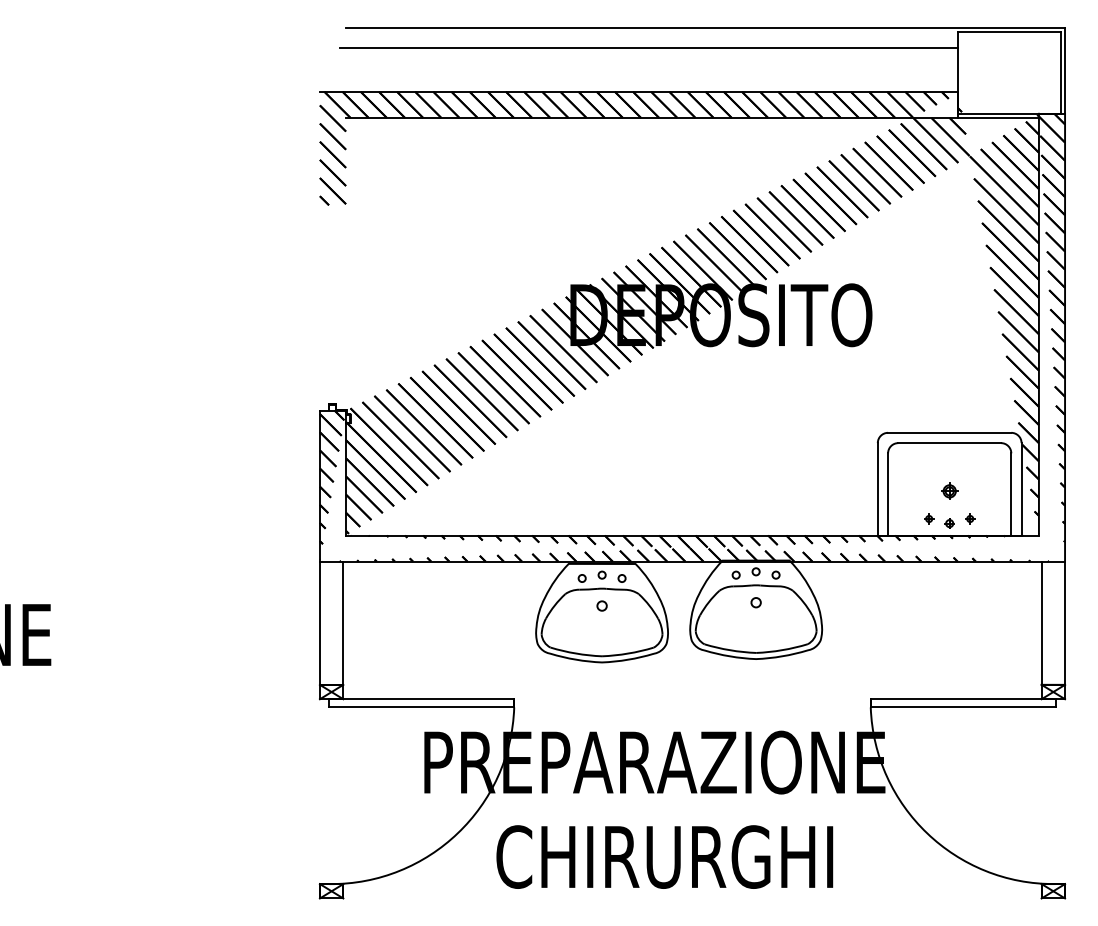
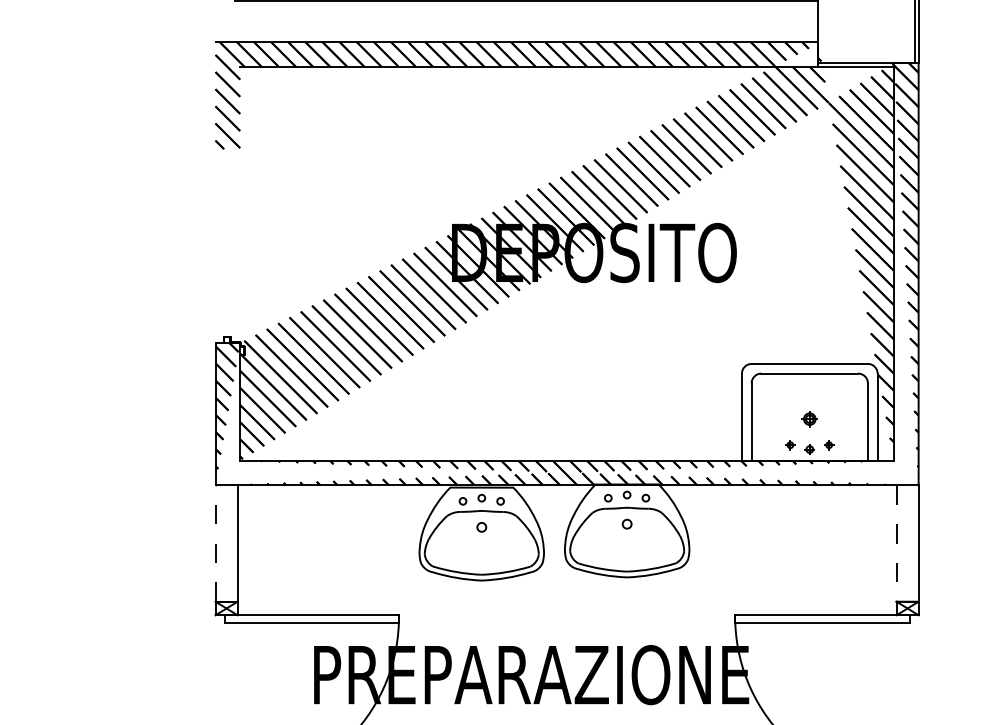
line: (319, 623) -> (215, 543), solid -> dashed
line: (1041, 623) -> (896, 543), solid -> dashed

